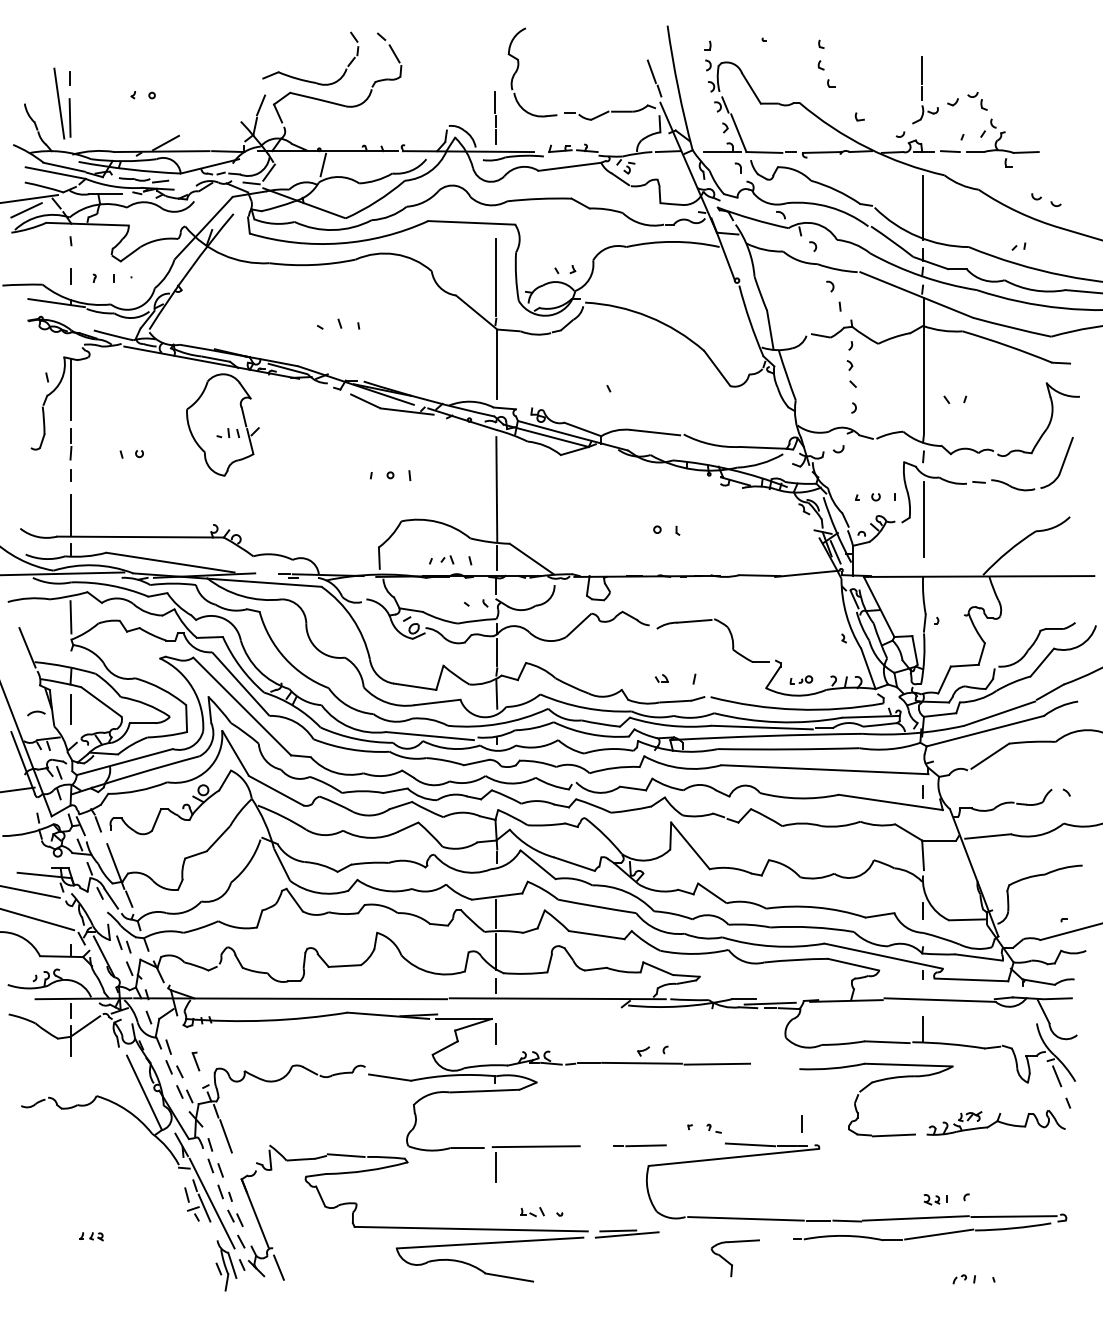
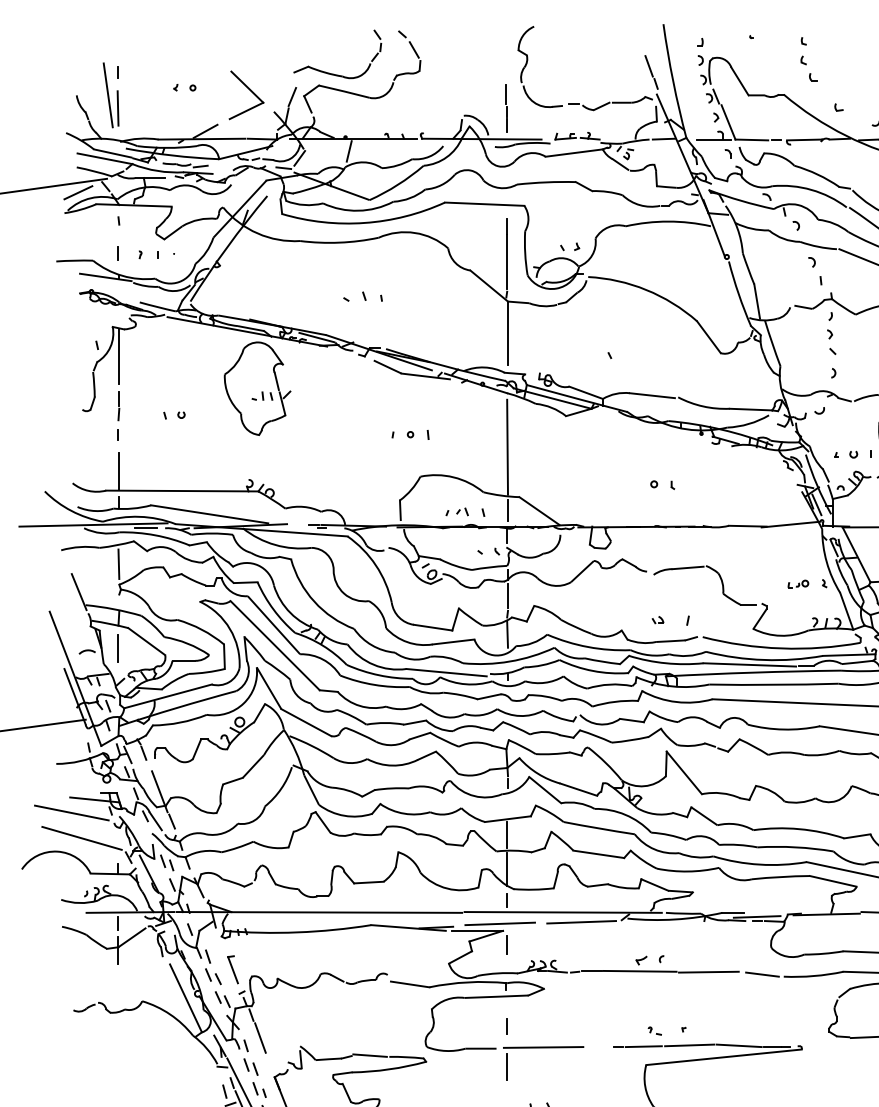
part: (214, 98) -> (249, 90), added
line: (100, 577) -> (145, 527), added
part: (801, 679) -> (798, 583), moved
line: (577, 1009) -> (581, 922), added
line: (488, 1010) -> (500, 923), added
part: (195, 1061) -> (232, 969), size x1.67
line: (775, 1066) -> (761, 974), added
line: (801, 1123) -> (506, 1026), moved
part: (713, 1128) -> (654, 1030), moved
line: (696, 1144) -> (689, 1045), added

